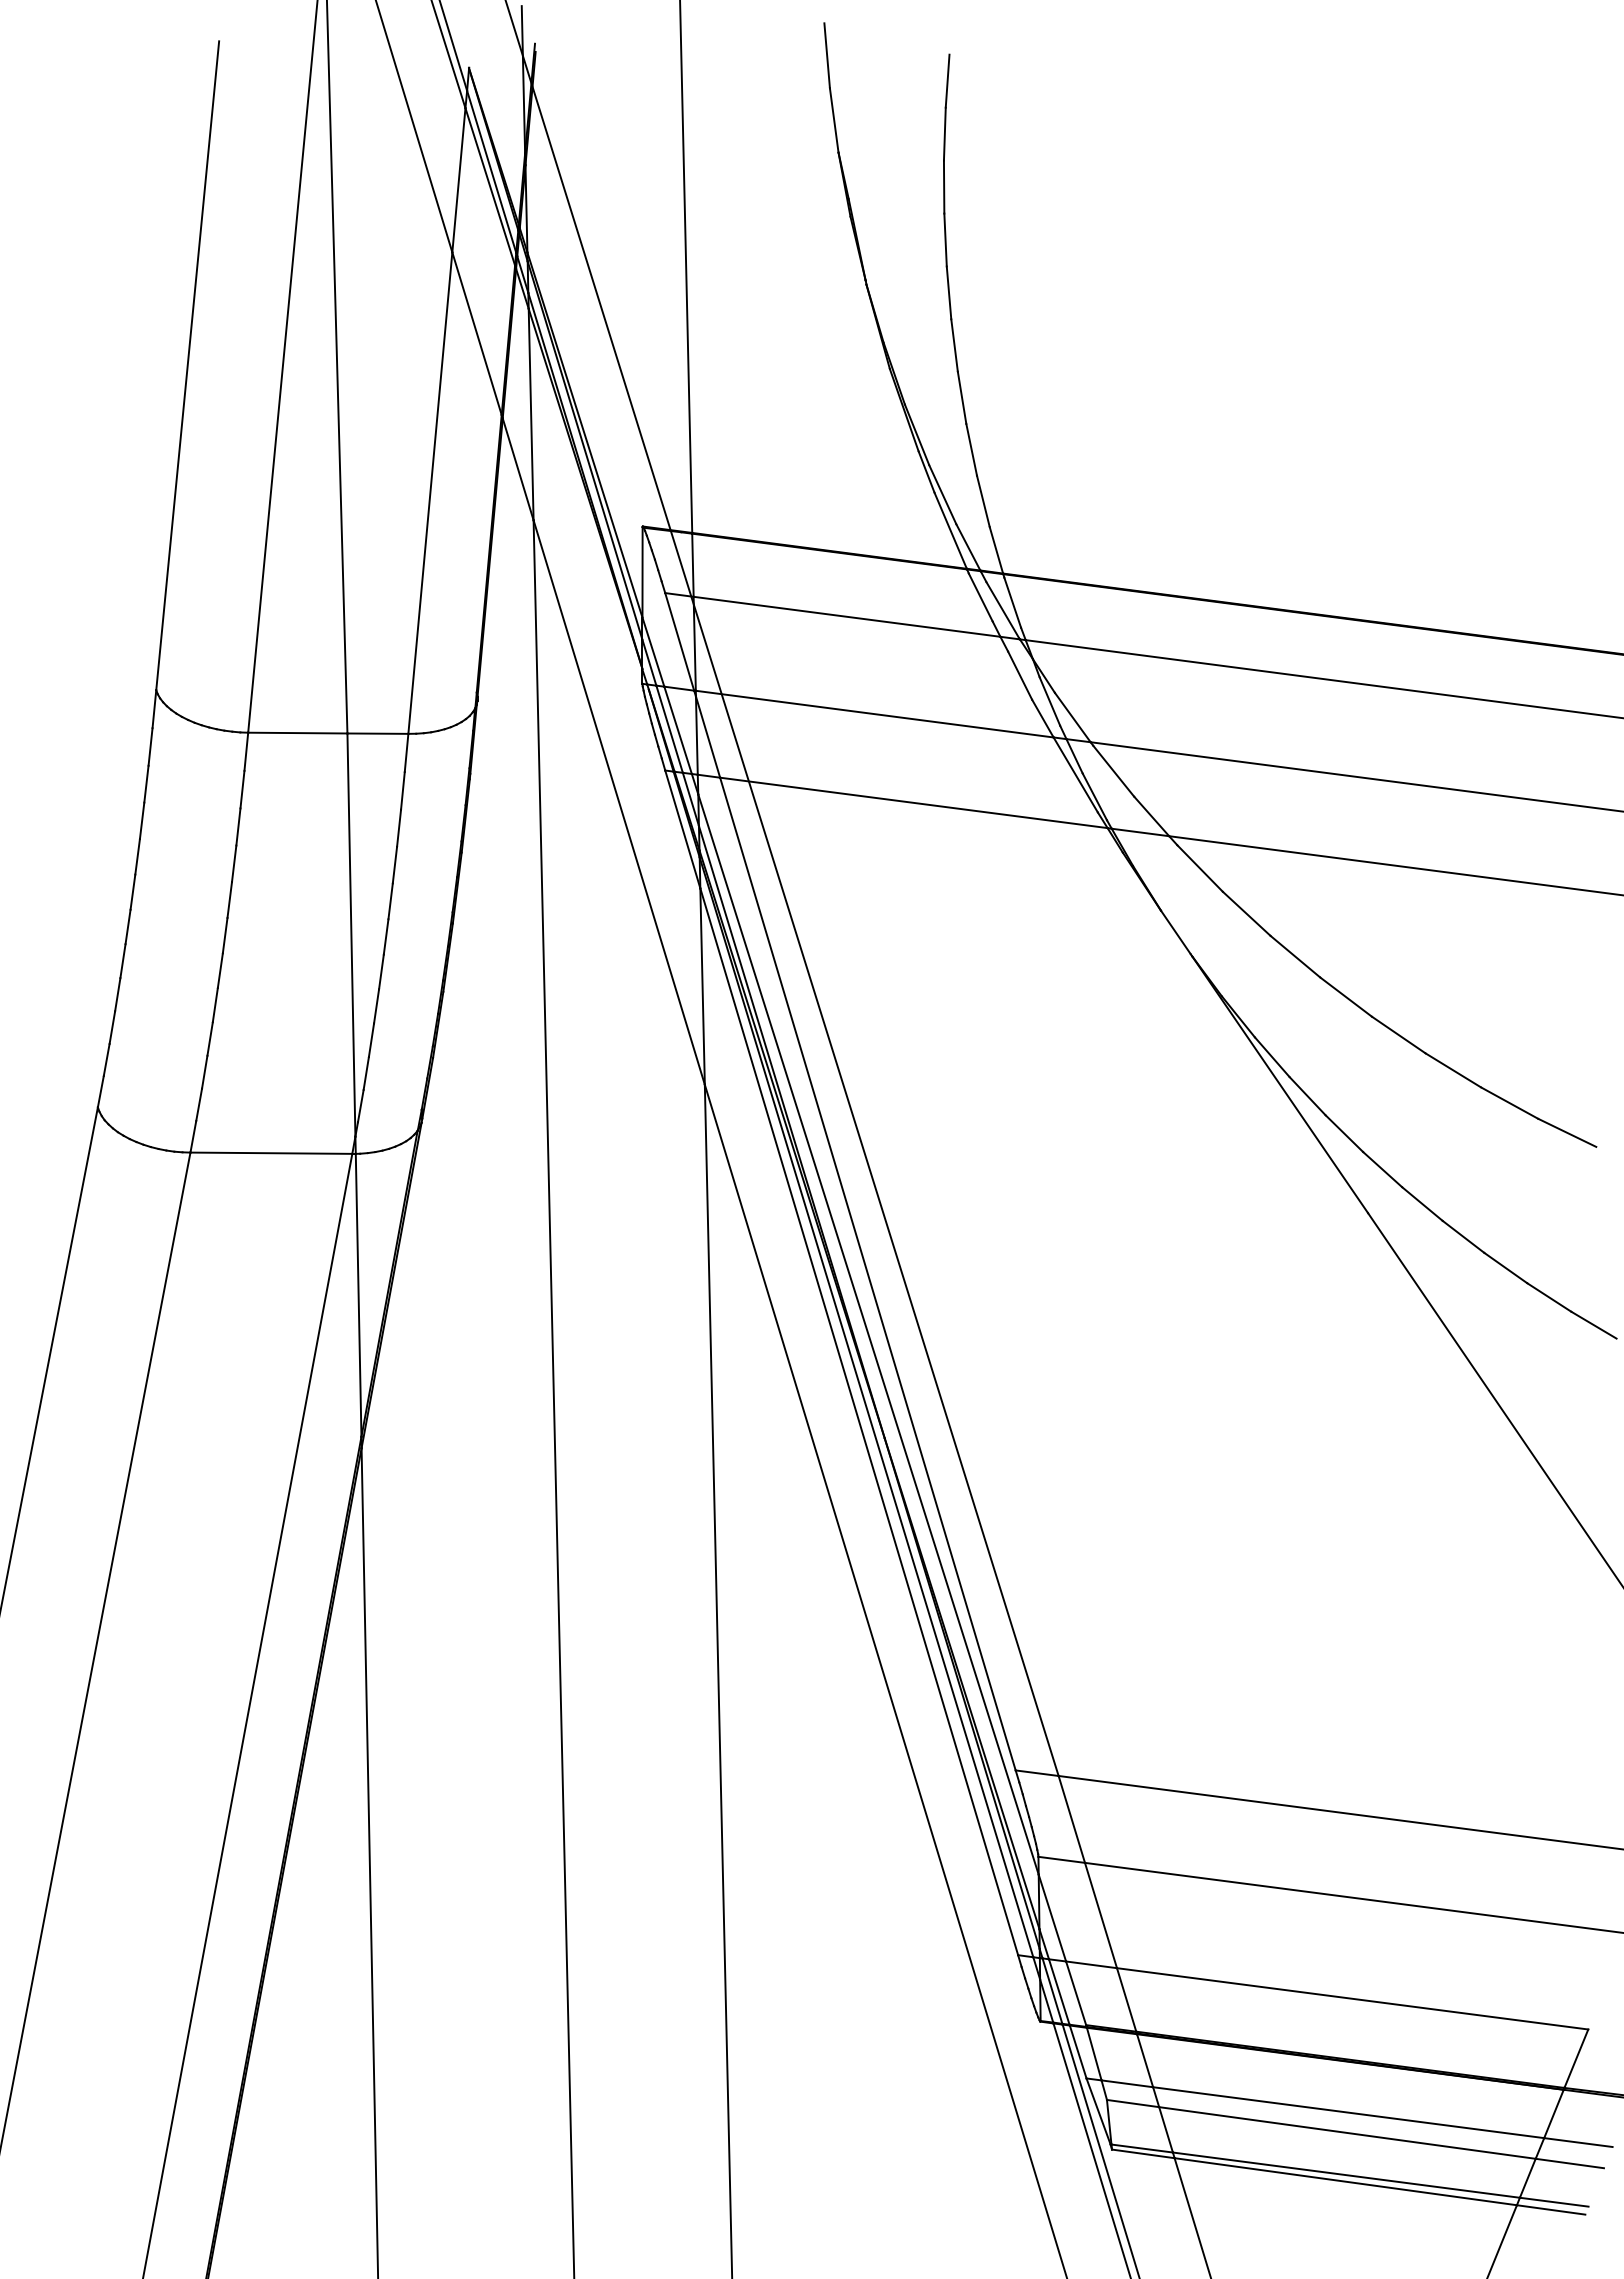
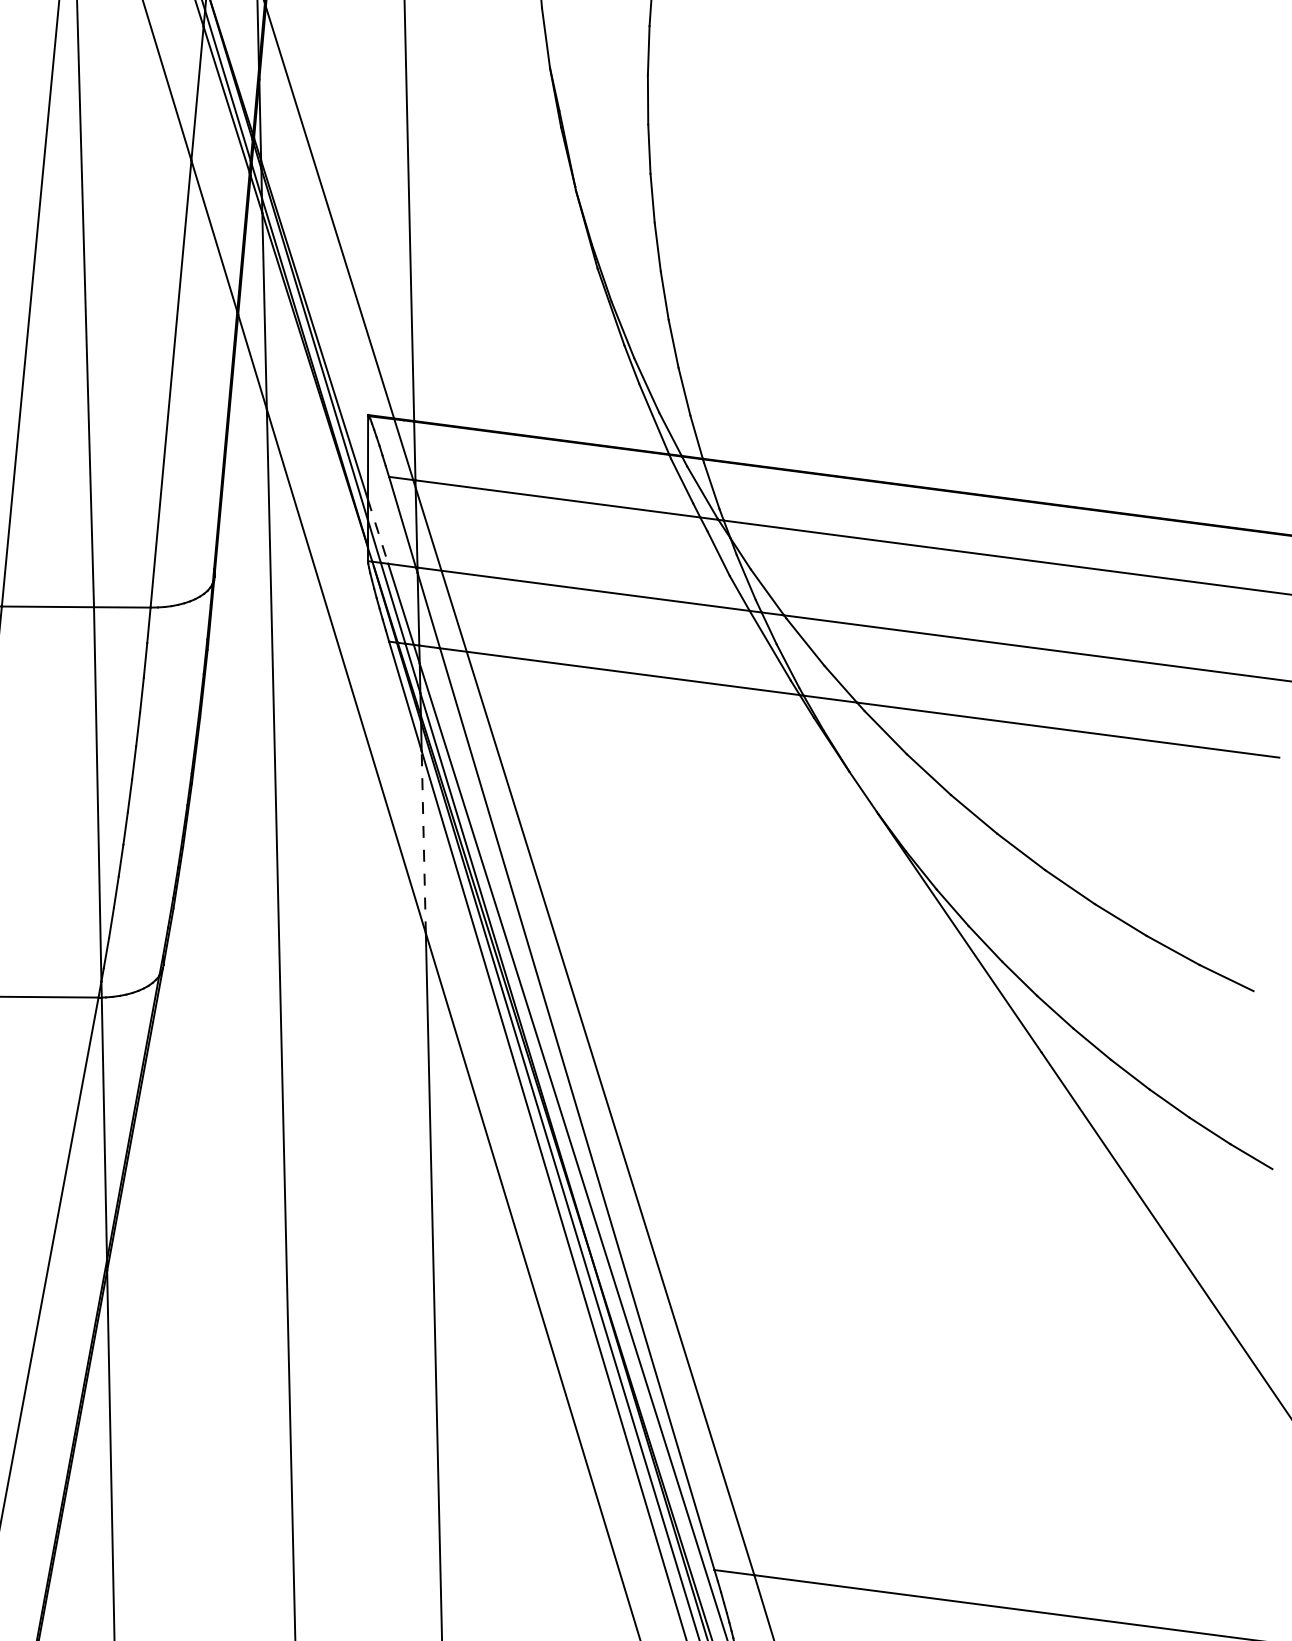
line: (653, 652) -> (378, 532), solid -> dashed
line: (702, 986) -> (423, 842), solid -> dashed

